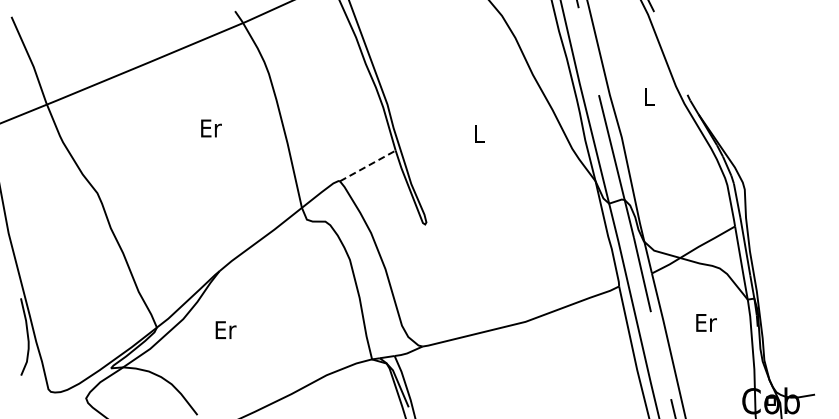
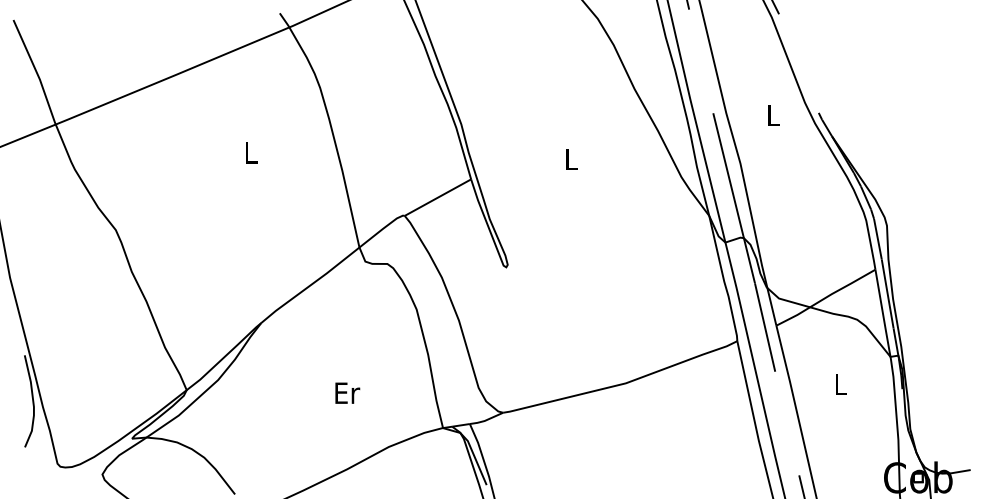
text: (211, 128) -> (251, 153), Er -> L
line: (367, 165) -> (437, 197), dashed -> solid
text: (706, 322) -> (841, 384), Er -> L
text: (225, 329) -> (347, 392), moved

